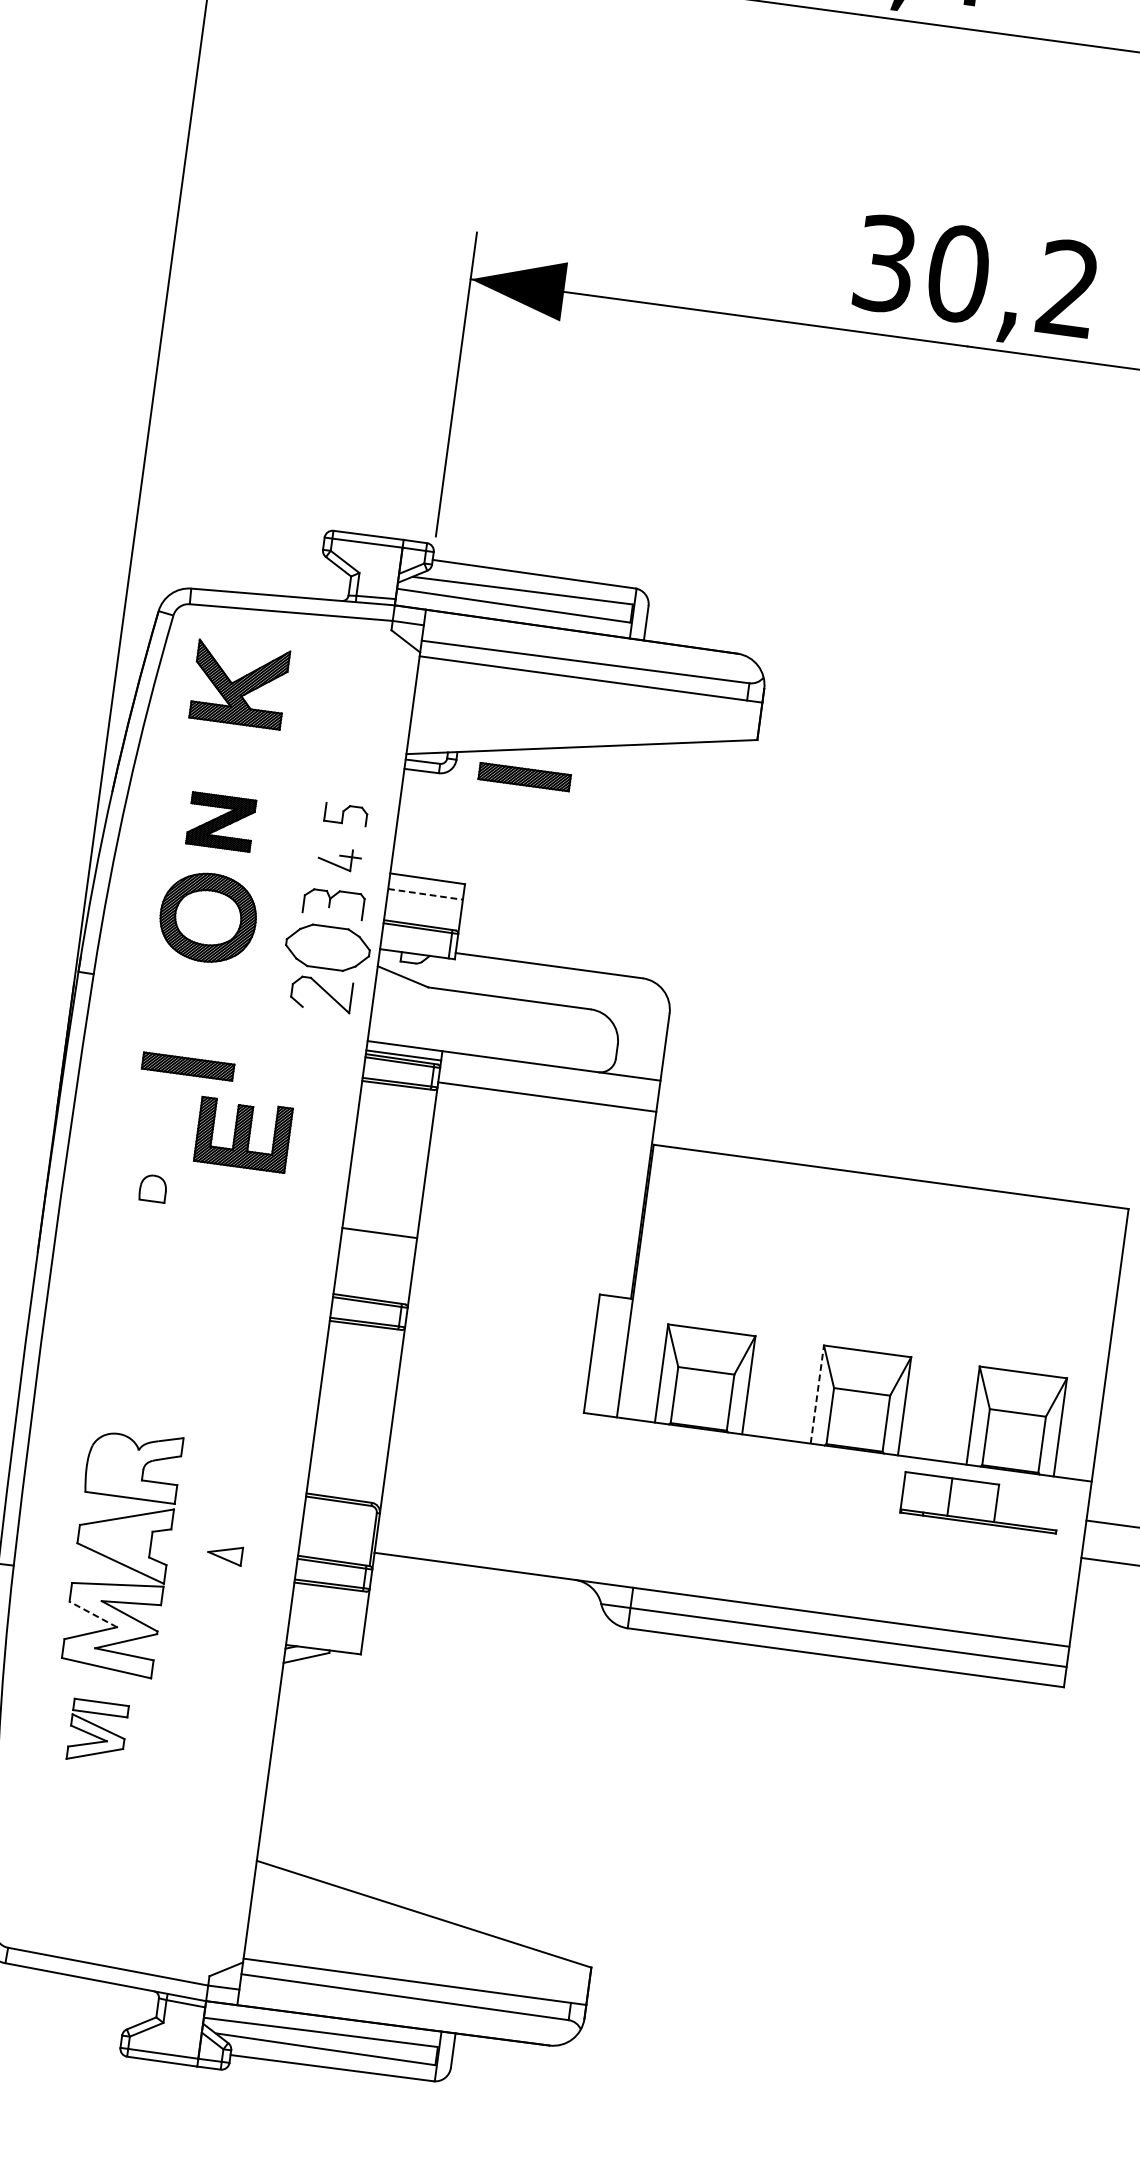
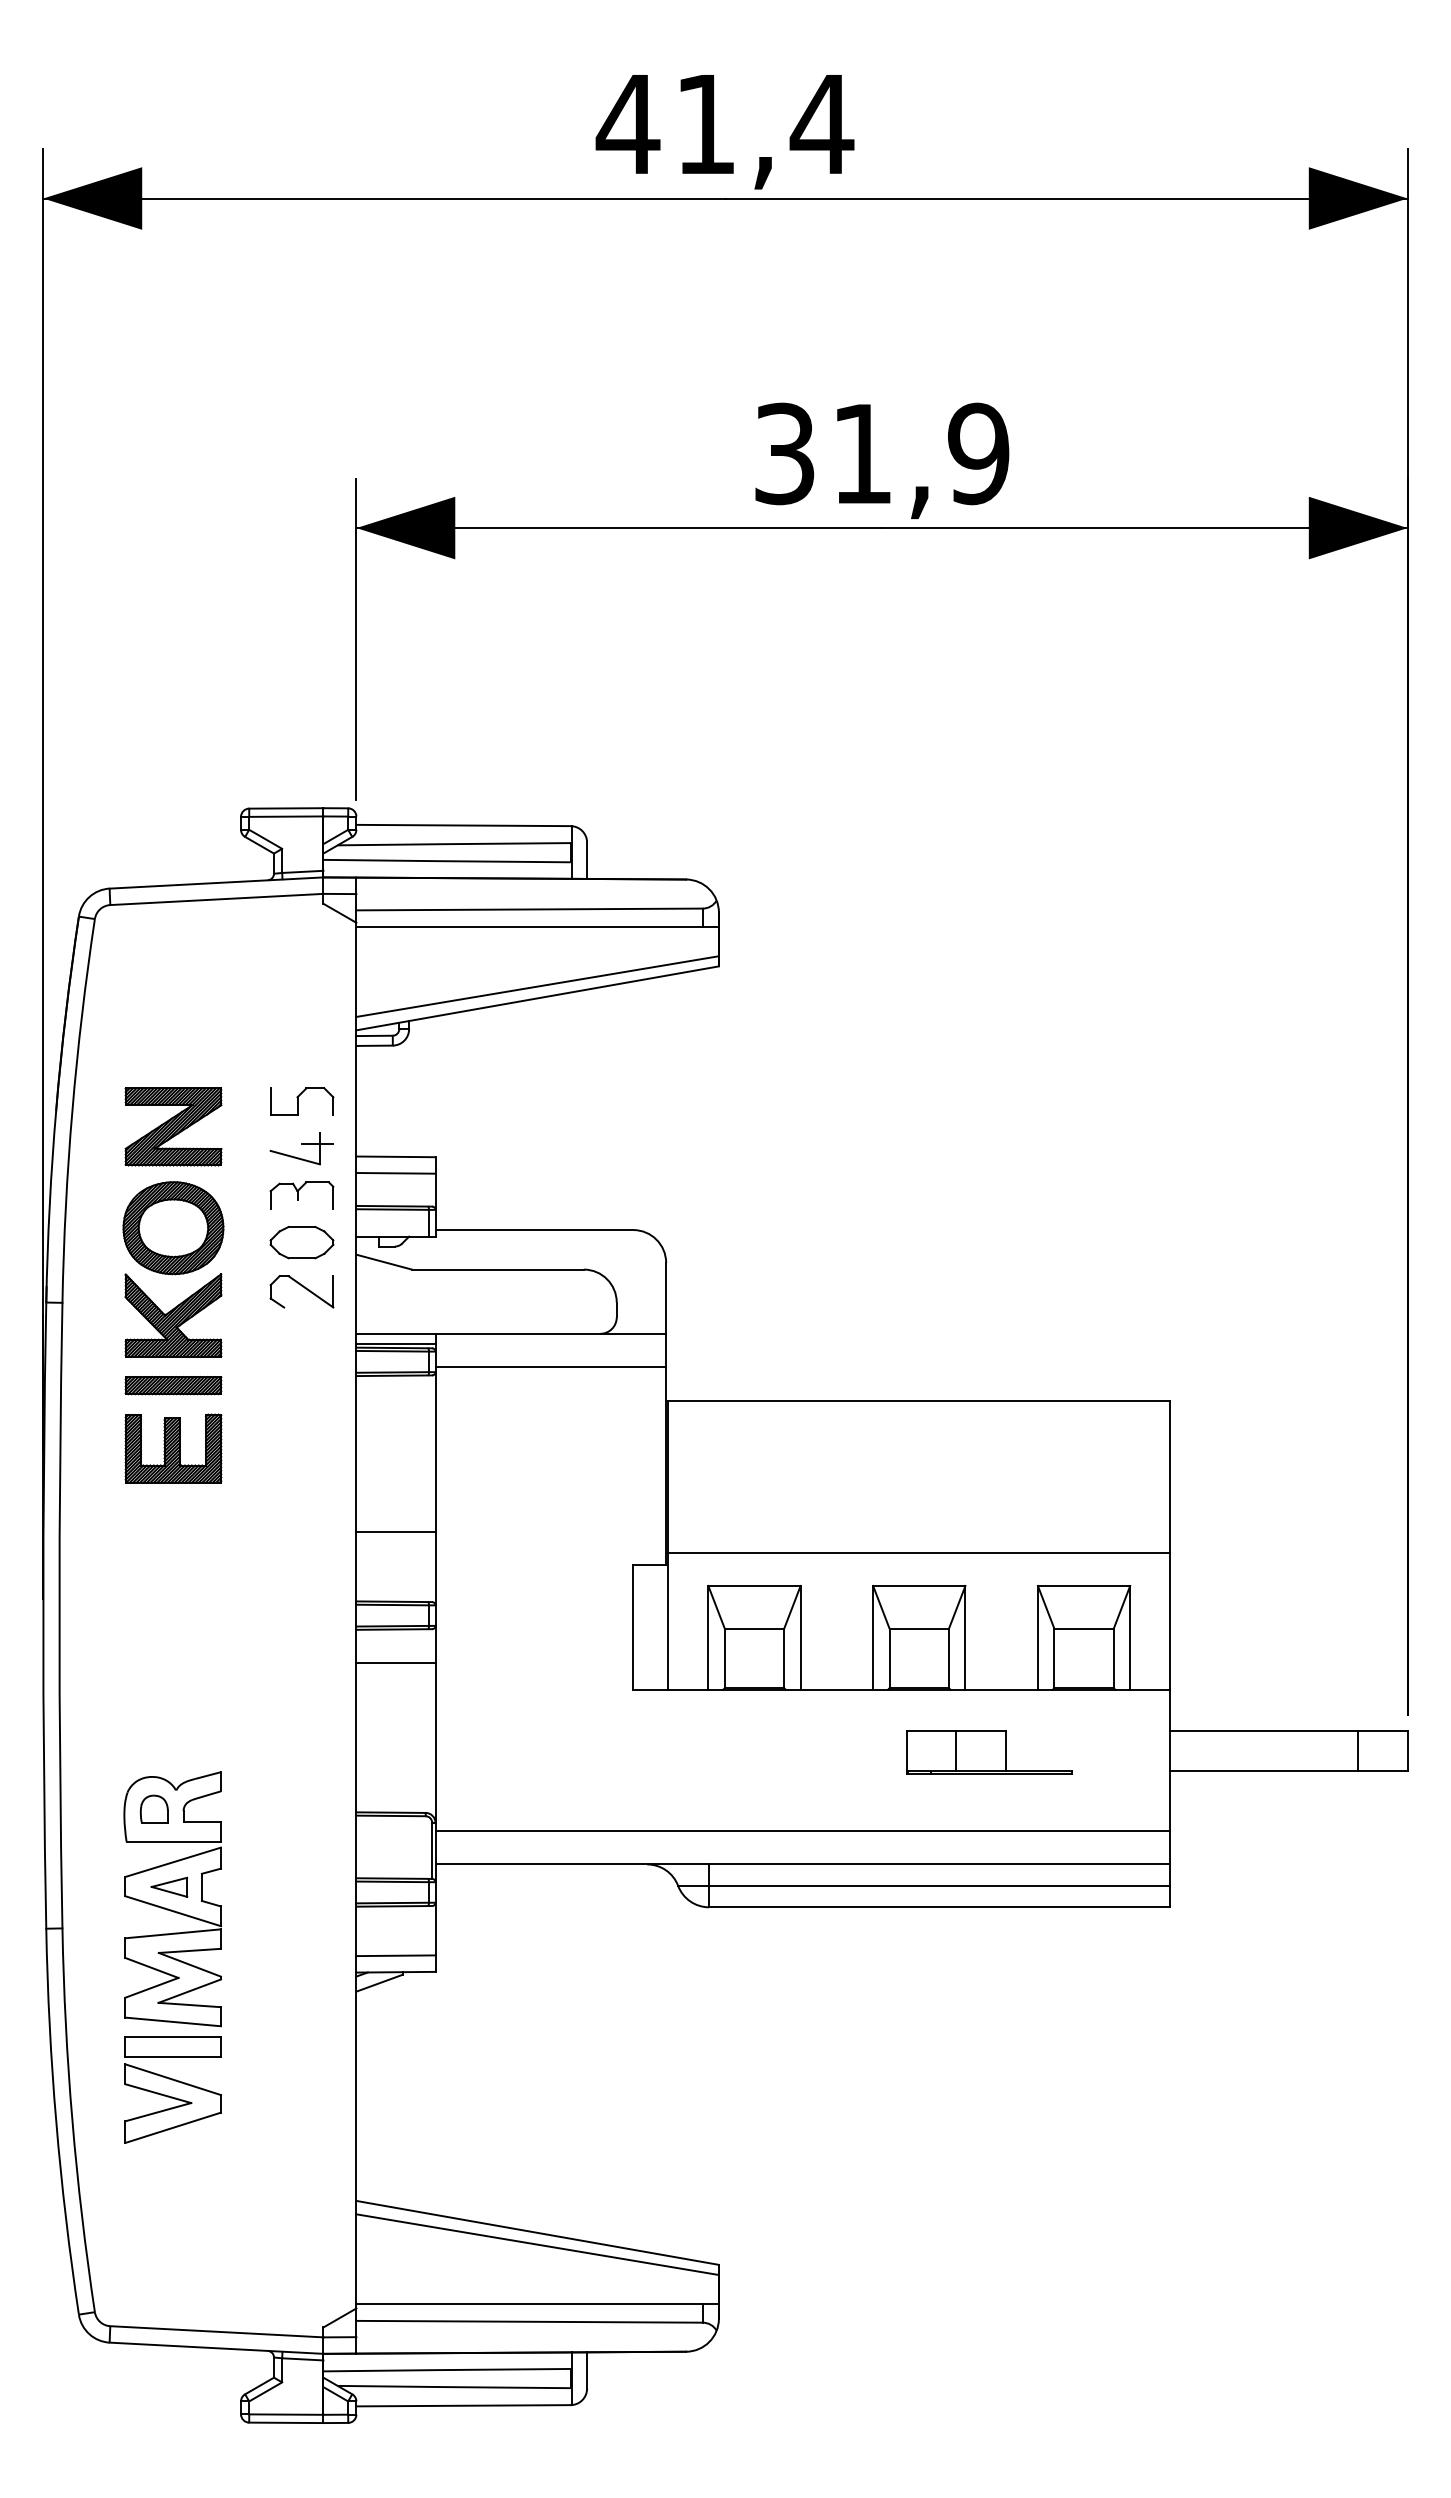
text: (1013, 280) -> (920, 453), 30,2 -> 31,9
part: (239, 684) -> (173, 1315), moved
line: (583, 735) -> (537, 986), added
part: (524, 777) -> (482, 1037), removed
part: (346, 814) -> (302, 1101), size x1.43
part: (221, 821) -> (173, 1126), size x1.43
part: (339, 858) -> (301, 1148), size x1.43
line: (425, 894) -> (395, 1173), dashed -> solid
part: (327, 947) -> (301, 1242), size x0.71
part: (243, 1134) -> (173, 1448), moved
part: (152, 1187) -> (153, 1808), moved
line: (872, 1319) -> (919, 1552), added
line: (362, 1357) -> (395, 1663), added
line: (817, 1394) -> (873, 1637), dashed -> solid
part: (981, 1502) -> (989, 1752), moved
part: (225, 1553) -> (169, 1886), moved
line: (725, 1568) -> (802, 1831), added
line: (92, 1613) -> (151, 1967), dashed -> solid
line: (325, 1633) -> (395, 1955), added
part: (97, 1731) -> (172, 2089), size x1.67
line: (422, 1925) -> (537, 2244), added

